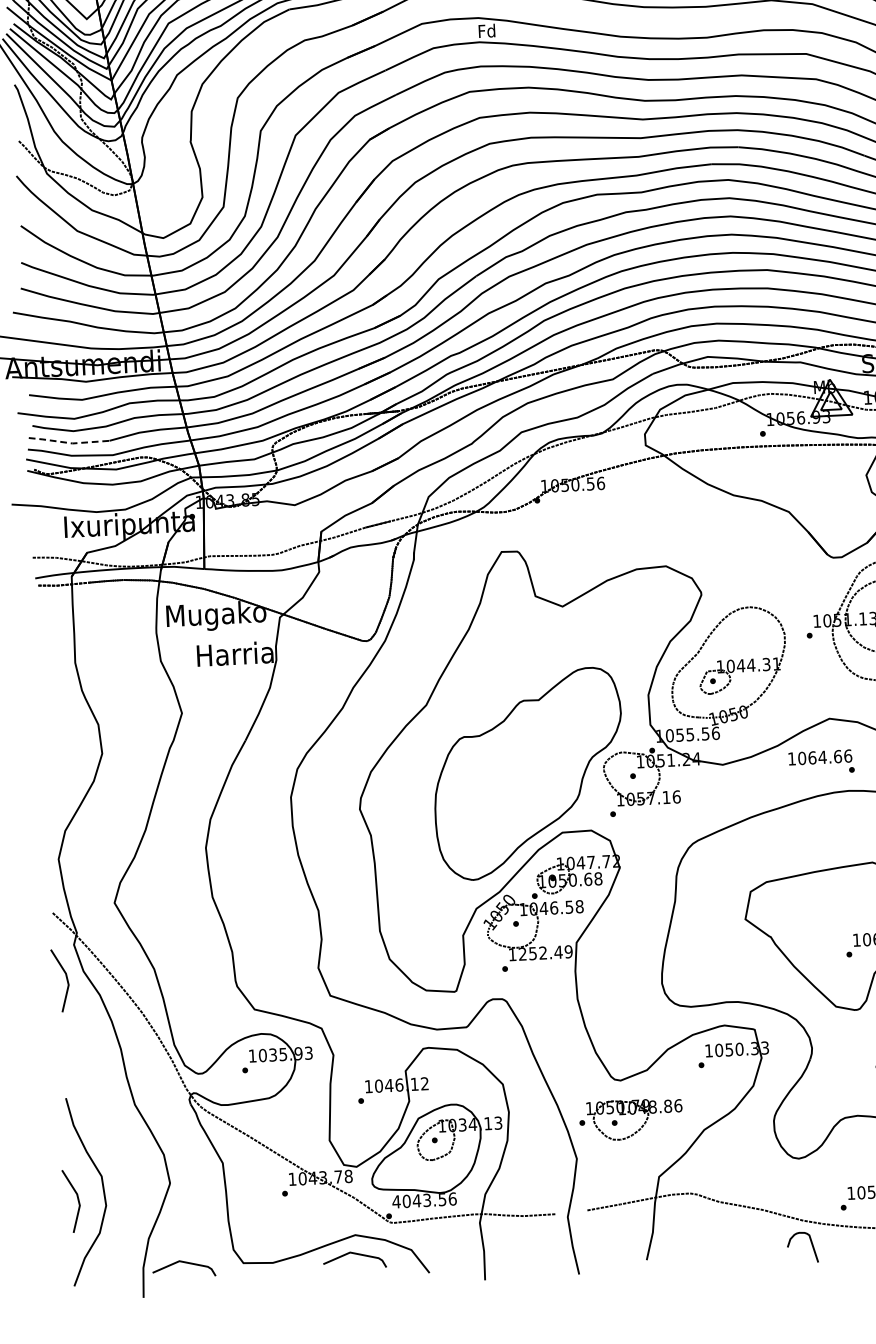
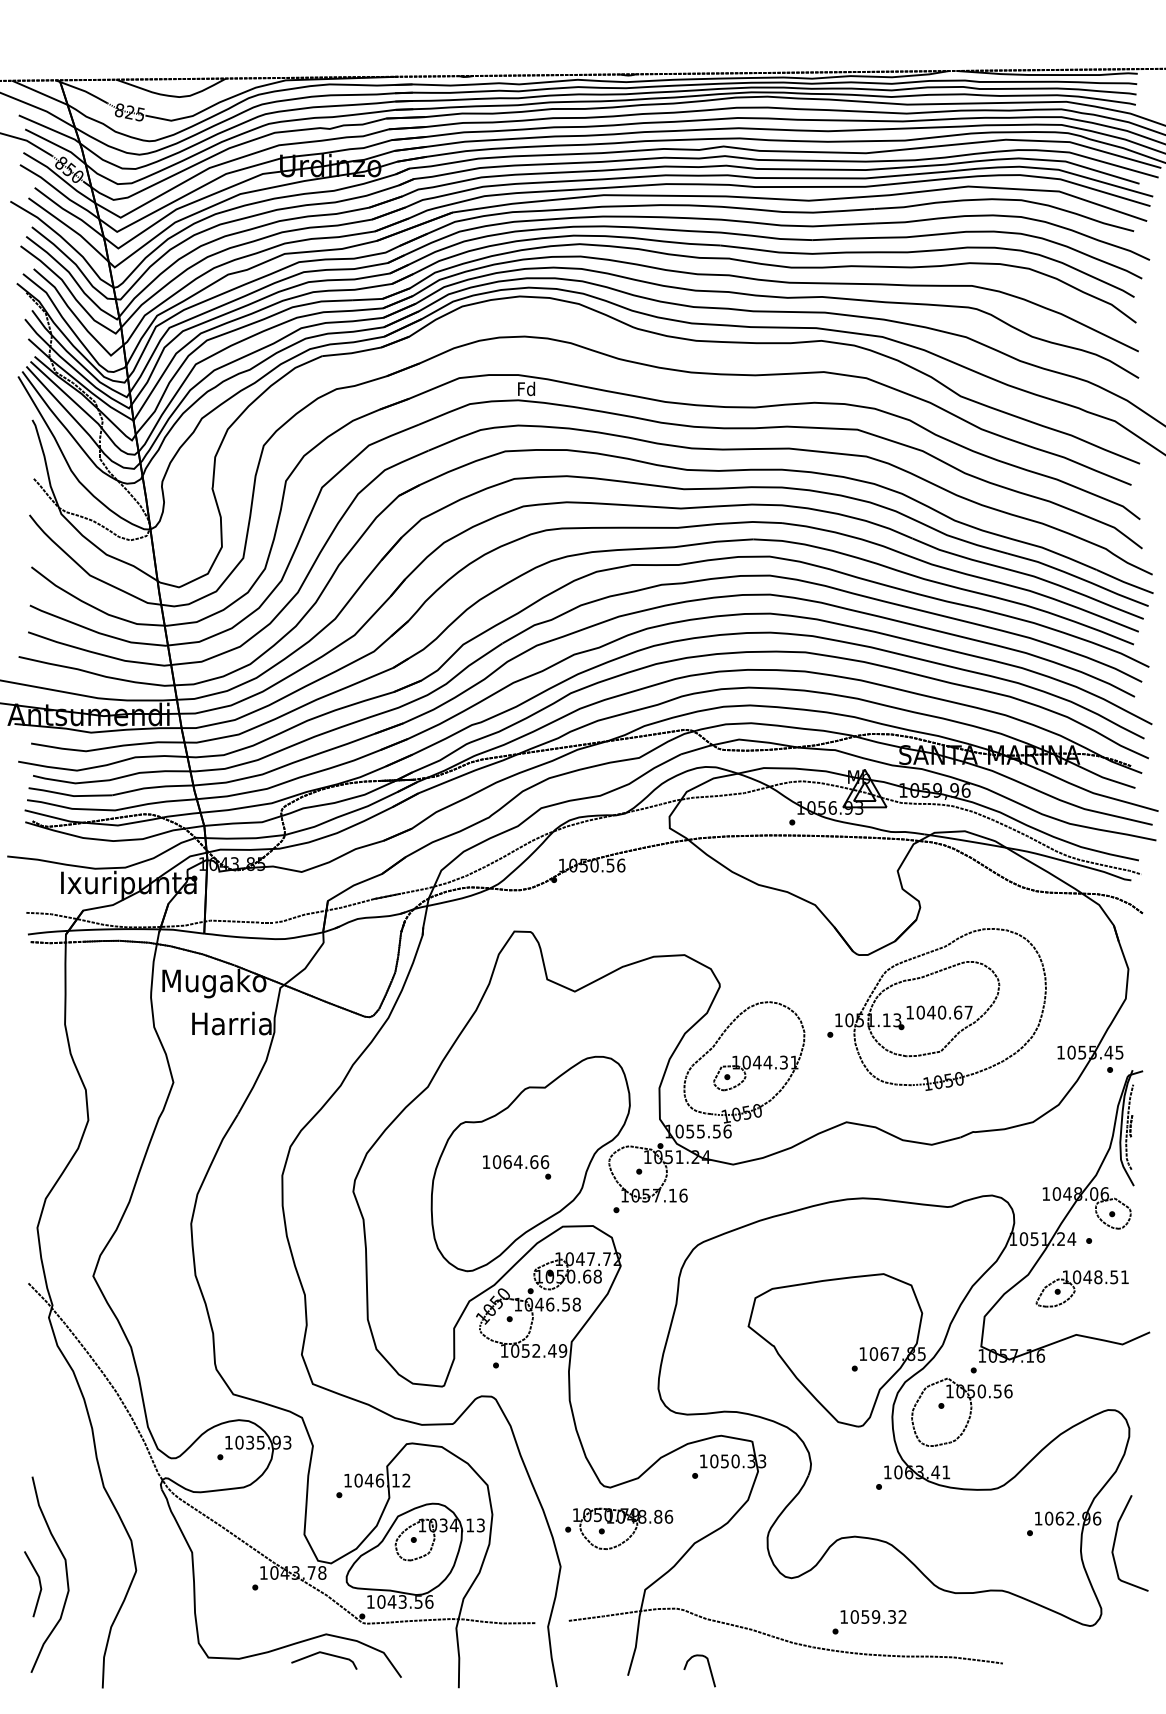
line: (68, 443) -> (69, 795), dashed -> solid
text: (822, 762) -> (517, 1167), moved
text: (523, 953) -> (515, 1350), 1252.49 -> 1052.49
line: (66, 980) -> (39, 1354), removed
text: (396, 1201) -> (370, 1601), 4043.56 -> 1043.56
curve: (810, 1242) -> (708, 1666), moved
line: (183, 1263) -> (146, 1654), removed

